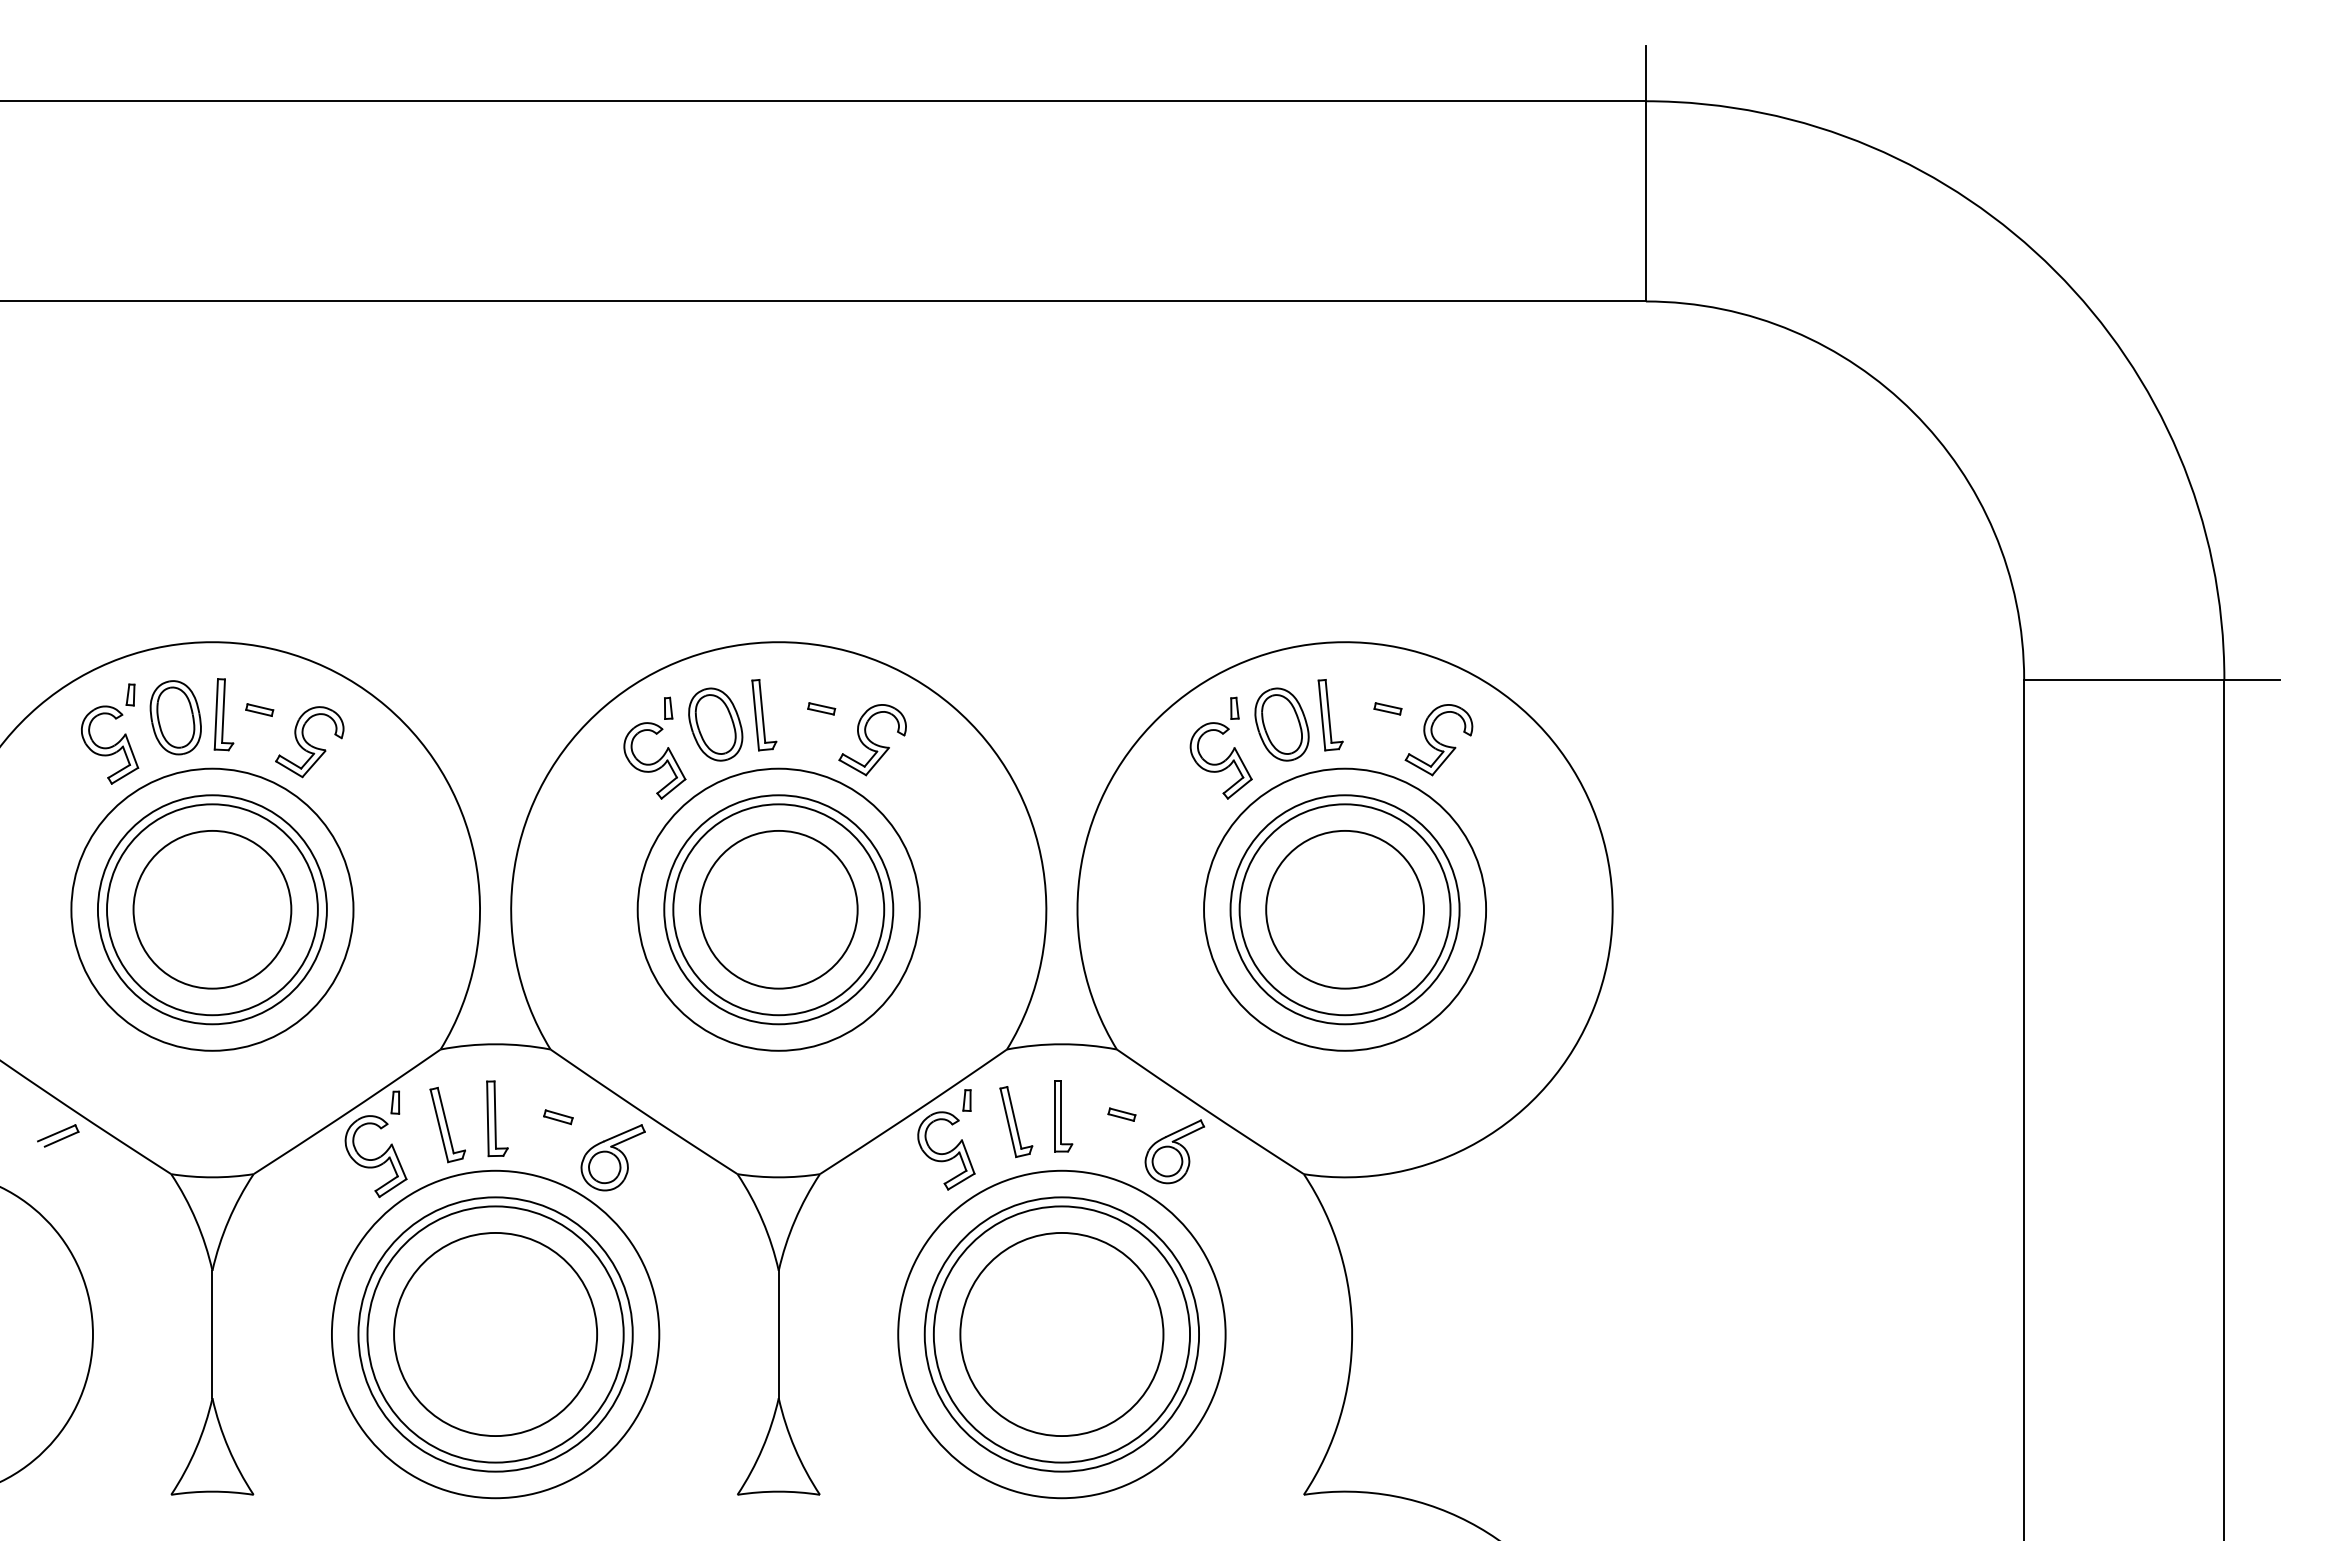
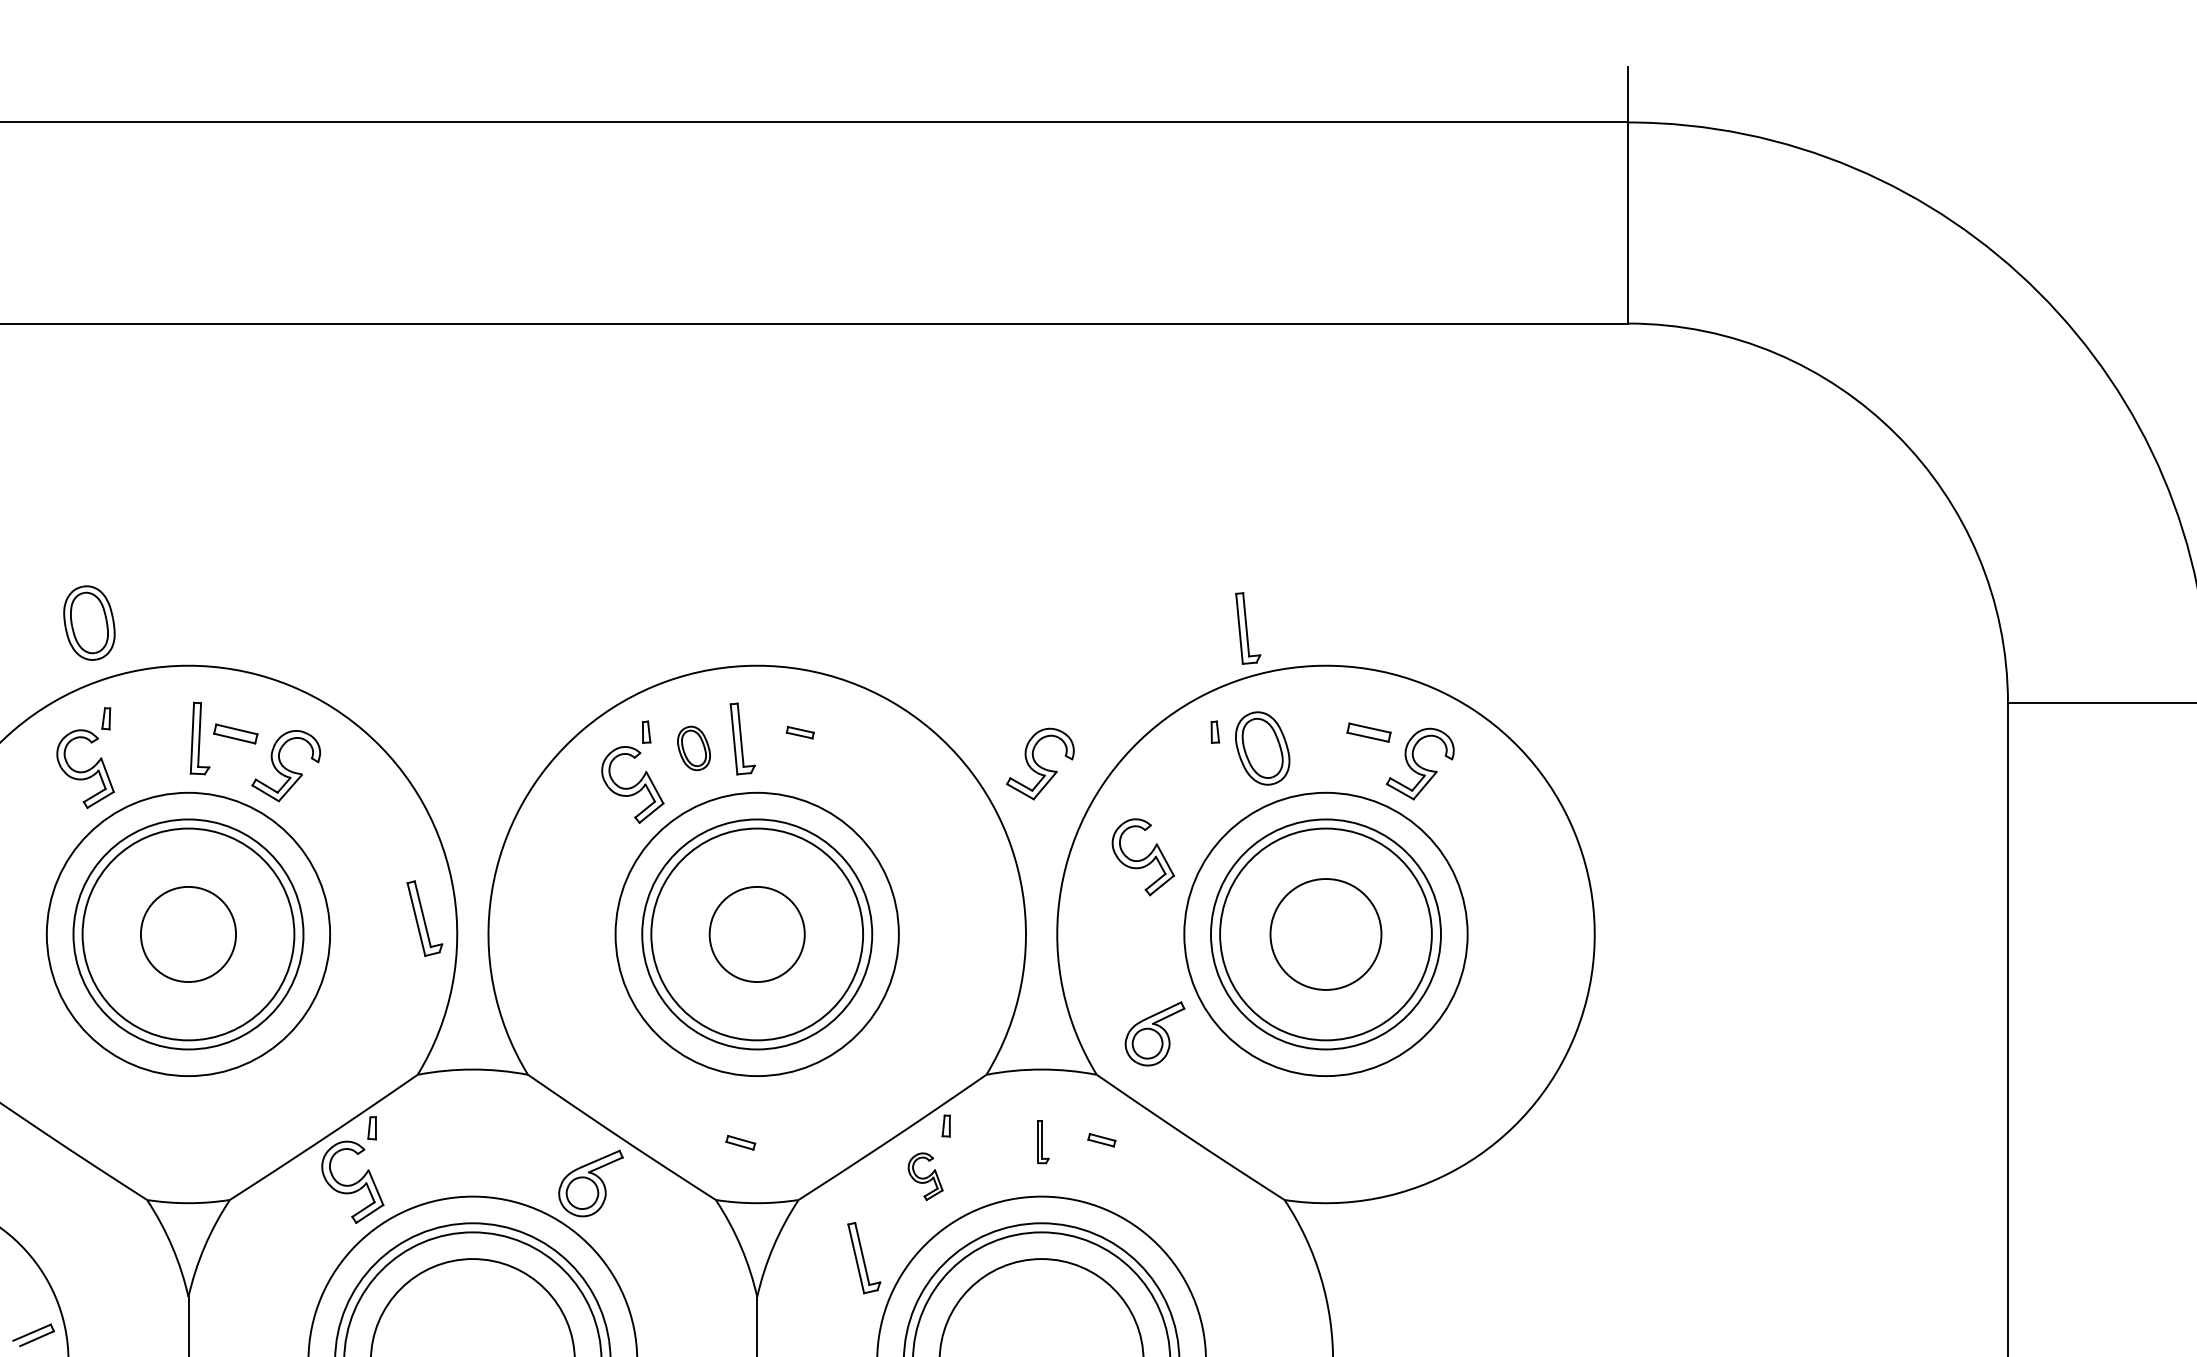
part: (1387, 708) -> (1368, 732), size x1.6
part: (259, 709) -> (235, 733), size x1.6
part: (1330, 715) -> (1248, 628), moved
part: (175, 717) -> (89, 622), moved
part: (715, 724) -> (693, 748), size x0.6
part: (872, 740) -> (1040, 764), moved
part: (1220, 760) -> (1142, 856), moved
circle: (212, 909) -> (188, 934), size x0.6
circle: (778, 909) -> (756, 934), size x0.6
circle: (1344, 909) -> (1325, 934), size x0.7
part: (1063, 1116) -> (1043, 1142), size x0.6
part: (558, 1117) -> (740, 1143), moved
part: (497, 1118) -> (474, 1144), removed
part: (1016, 1122) -> (864, 1258), moved
part: (447, 1124) -> (424, 918), moved
part: (58, 1135) -> (33, 1334), moved
part: (946, 1150) -> (925, 1176), size x0.6
part: (1174, 1151) -> (1154, 1033), moved

